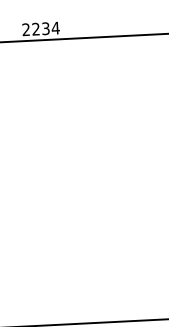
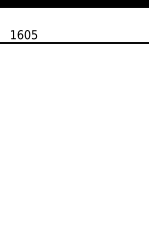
text: (40, 28) -> (23, 34), 2234 -> 1605

